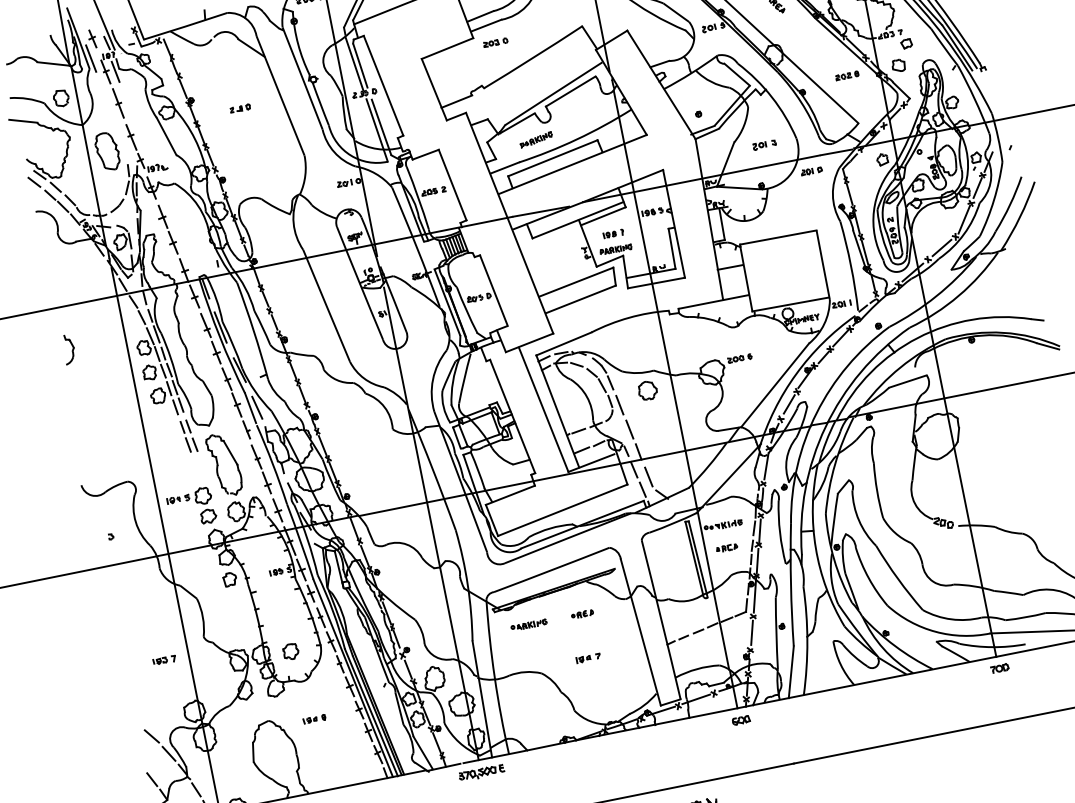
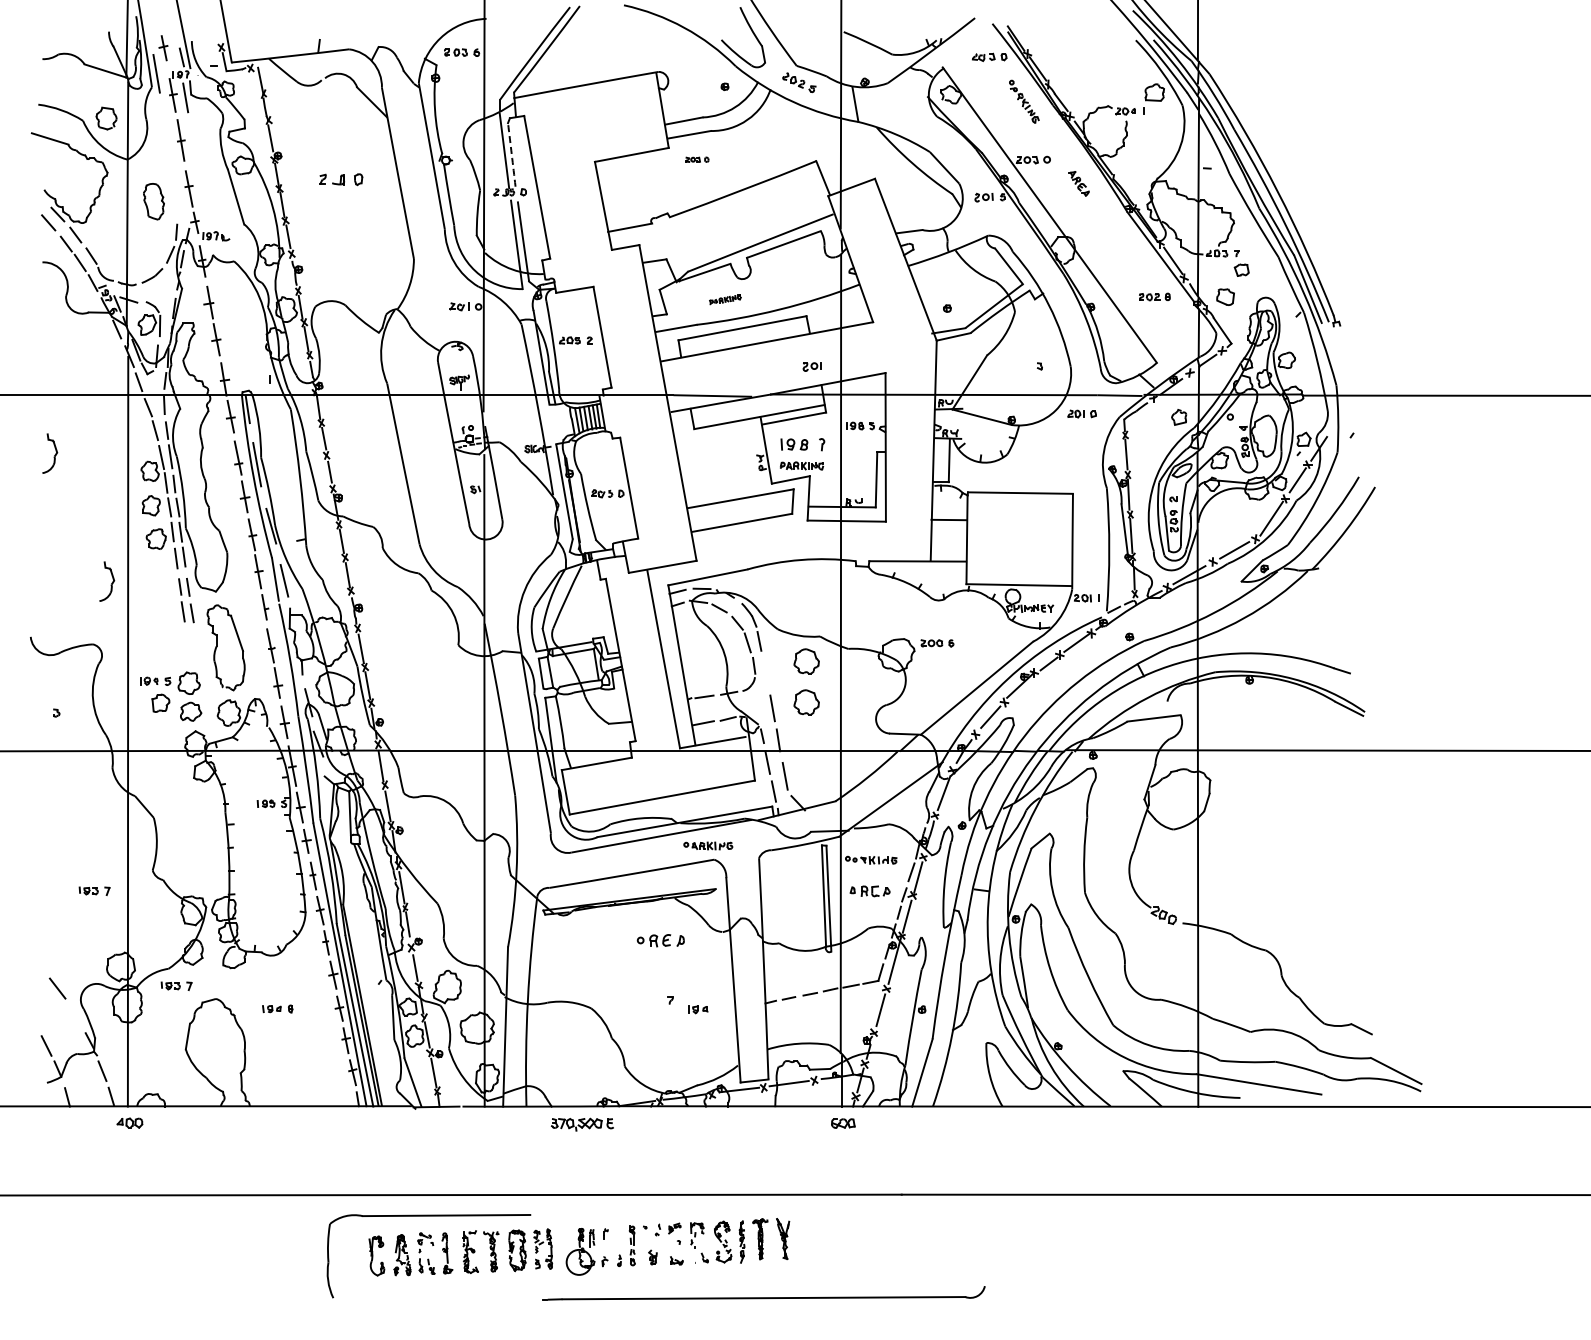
part: (495, 42) -> (697, 159), size x0.7
arc: (360, 65) -> (511, 154), solid -> dashed
part: (240, 108) -> (341, 179), size x1.6
part: (536, 139) -> (725, 299), size x0.7
part: (759, 145) -> (811, 366), moved
part: (107, 151) -> (153, 201), size x0.7
part: (613, 233) -> (802, 444), size x1.6
line: (619, 405) -> (765, 673), removed
part: (653, 420) -> (806, 702), added
part: (129, 433) -> (107, 581), added
part: (726, 548) -> (869, 891), size x1.4
part: (229, 579) -> (160, 702), moved
part: (582, 614) -> (660, 940), size x1.6
part: (529, 624) -> (708, 845), moved
part: (291, 651) -> (264, 913), removed
part: (583, 659) -> (698, 1009), moved
part: (1000, 667) -> (1200, 1122), removed
part: (237, 716) -> (176, 985), added
line: (168, 754) -> (75, 1016), removed
part: (481, 773) -> (581, 1124), moved

